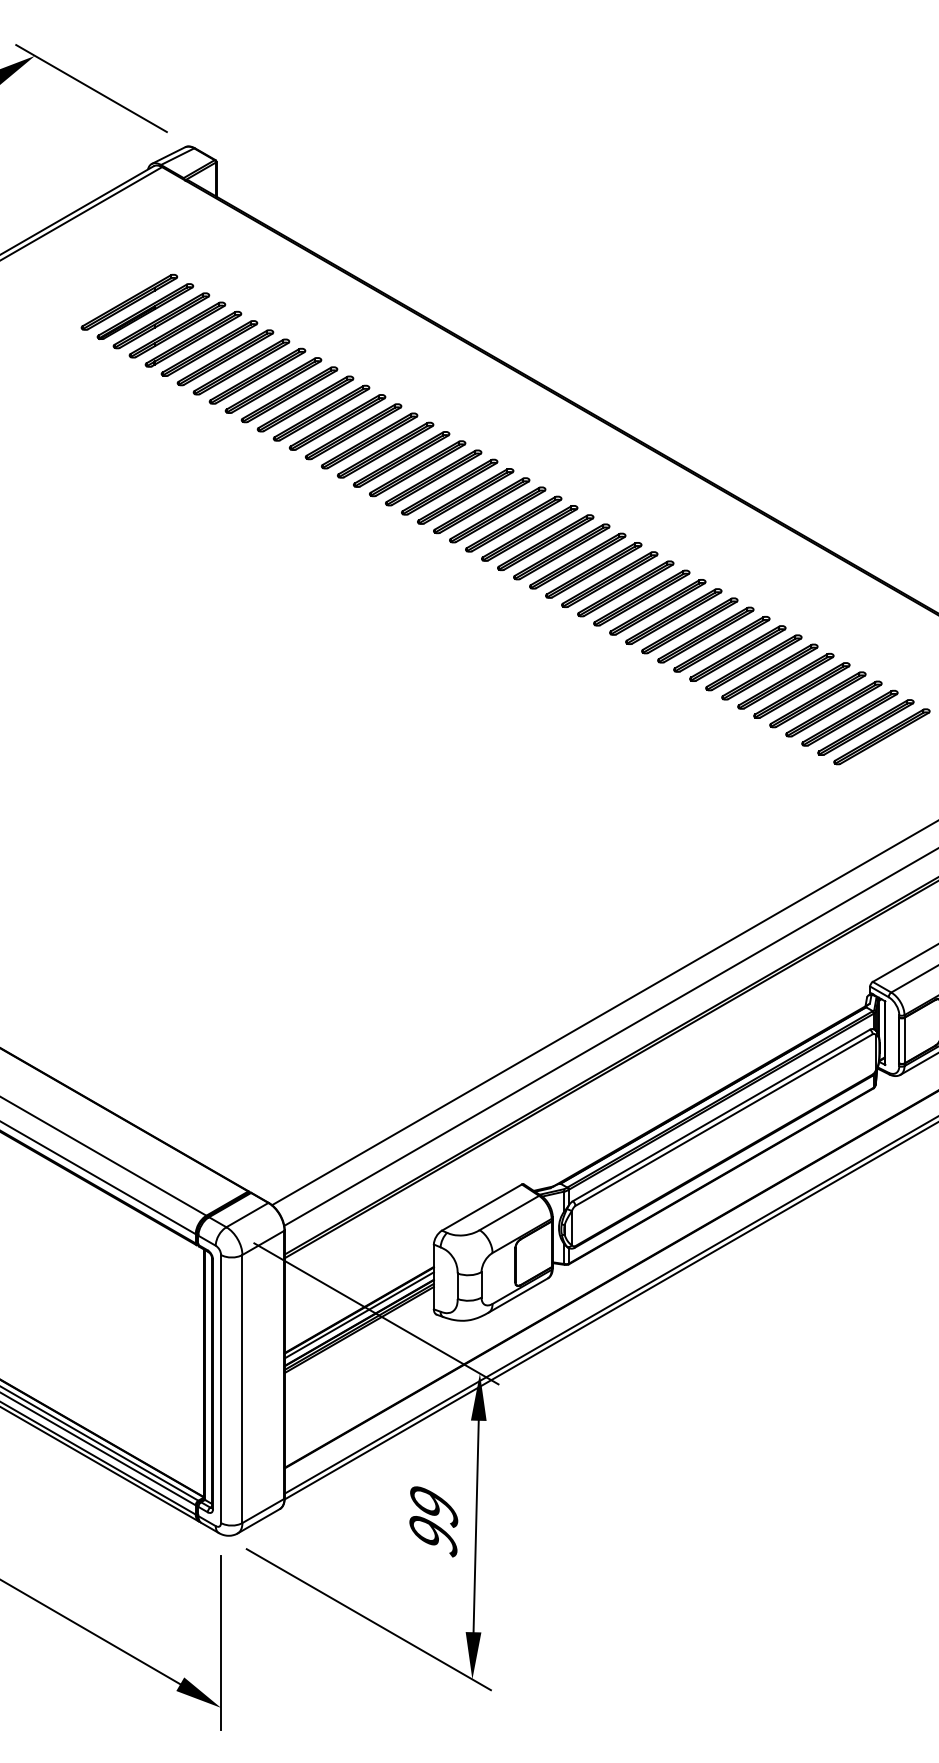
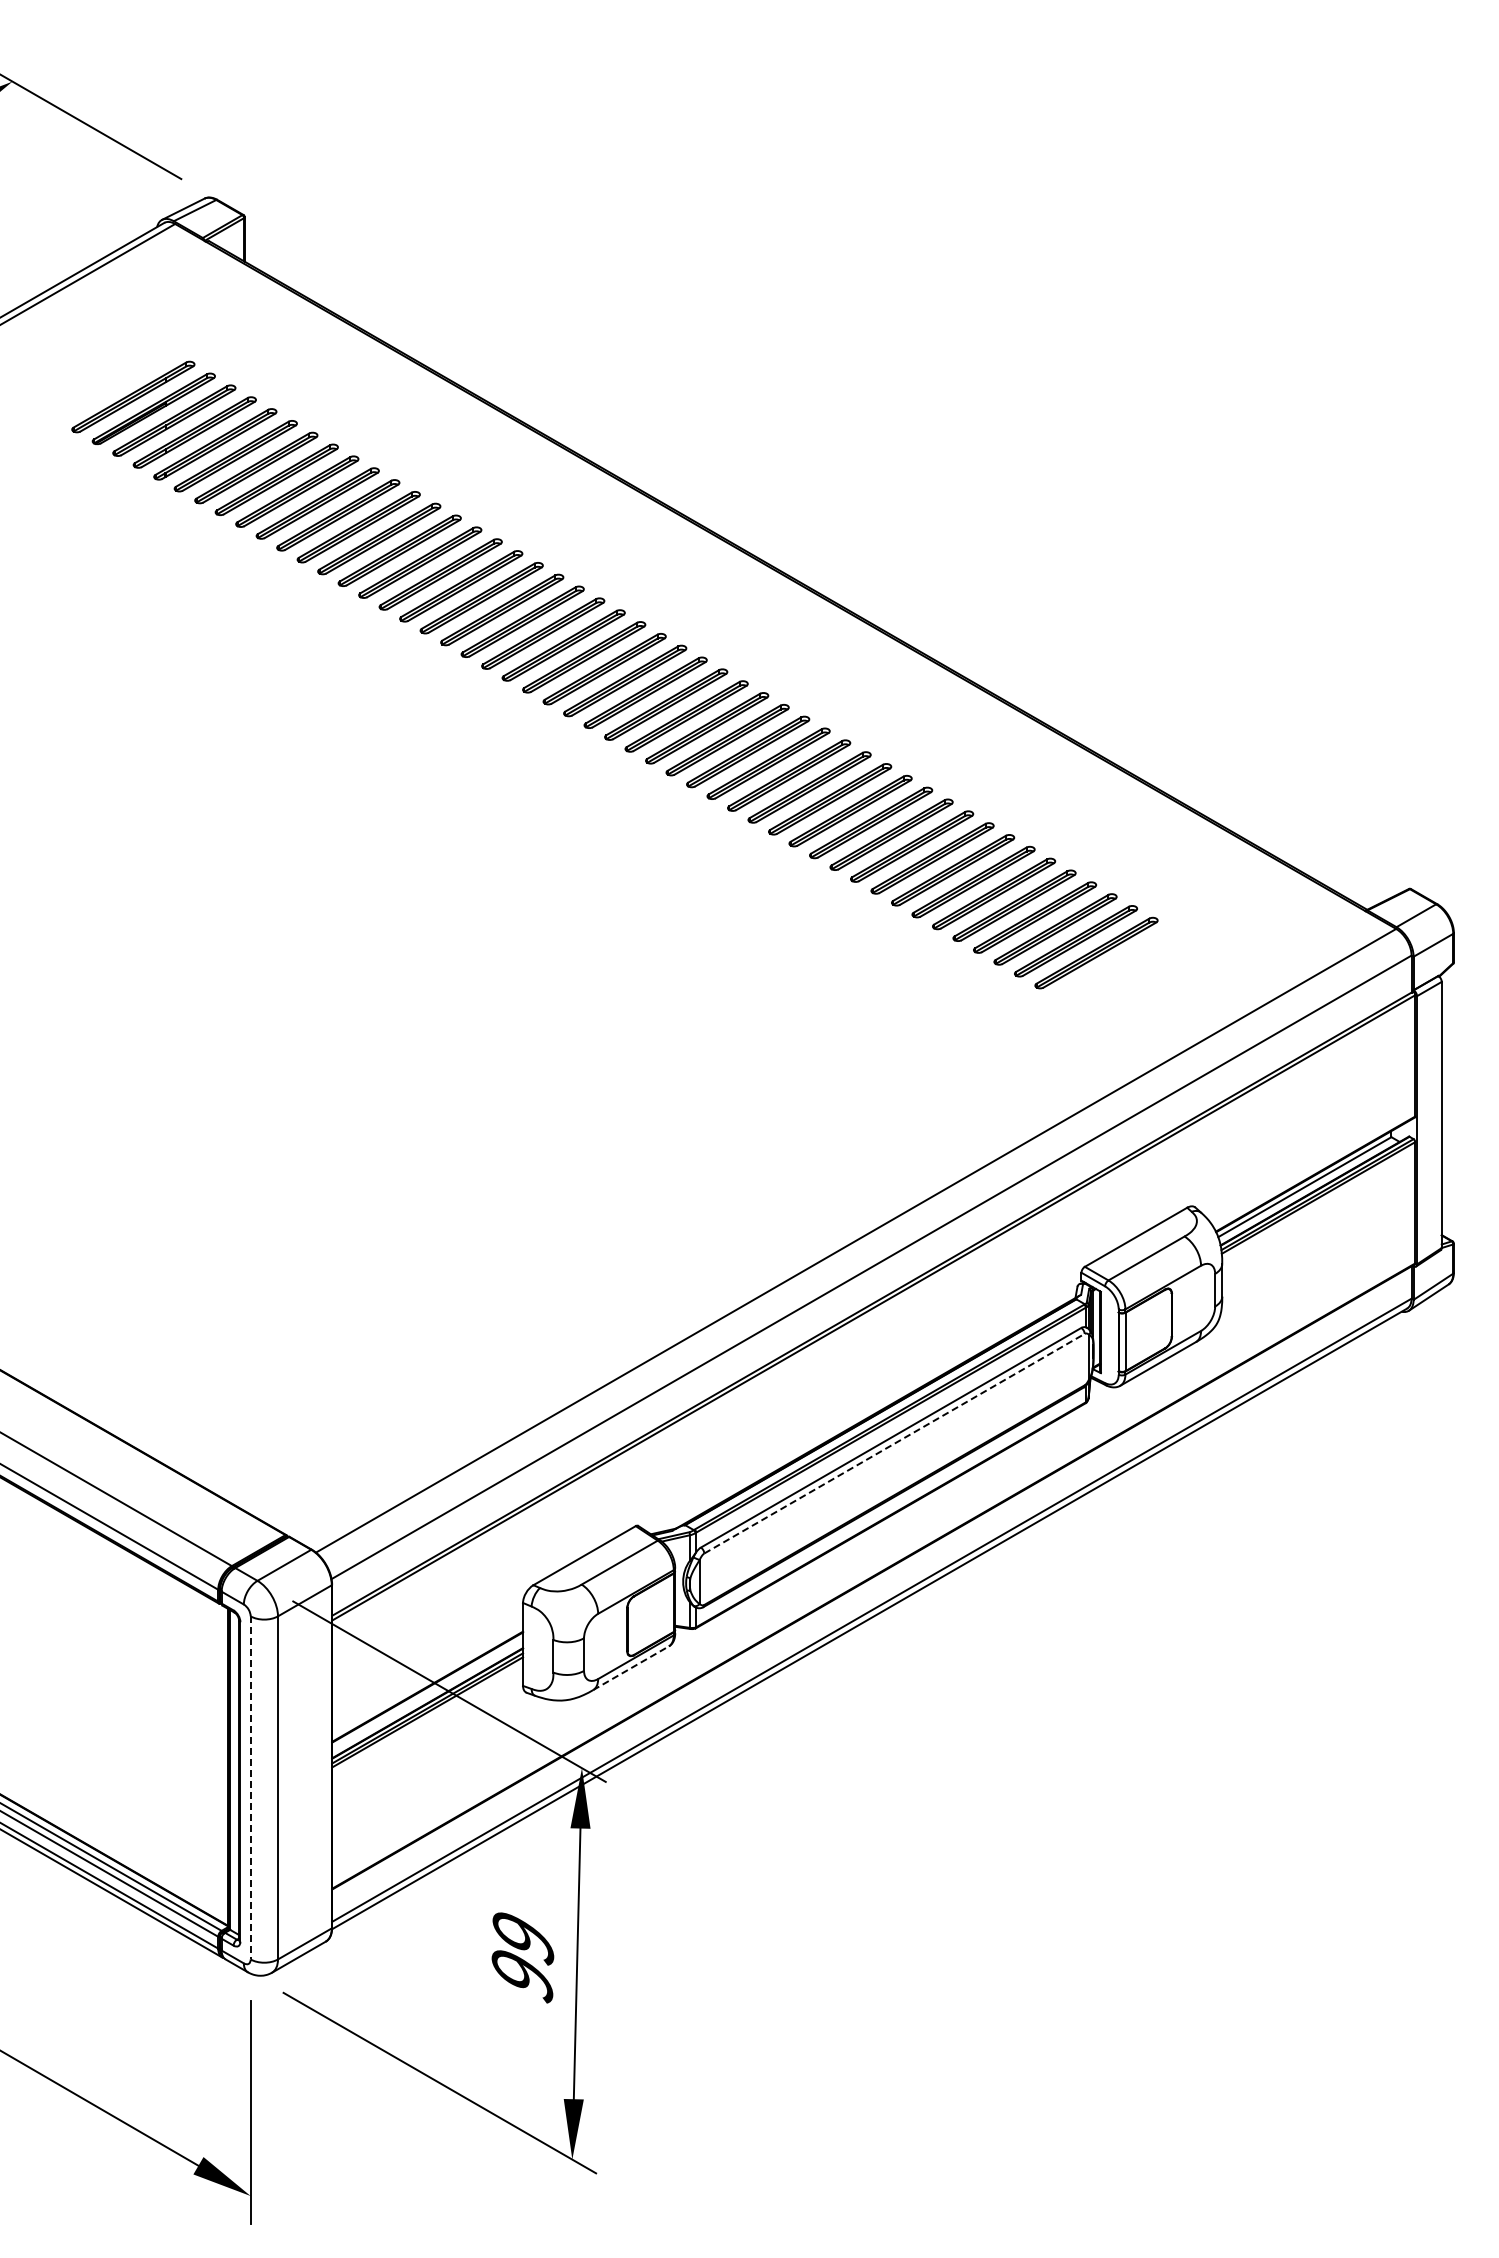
line: (724, 1119) -> (894, 1443), solid -> dashed
line: (518, 1295) -> (631, 1668), solid -> dashed
line: (359, 1315) -> (427, 1693), removed
line: (220, 1388) -> (250, 1787), solid -> dashed

